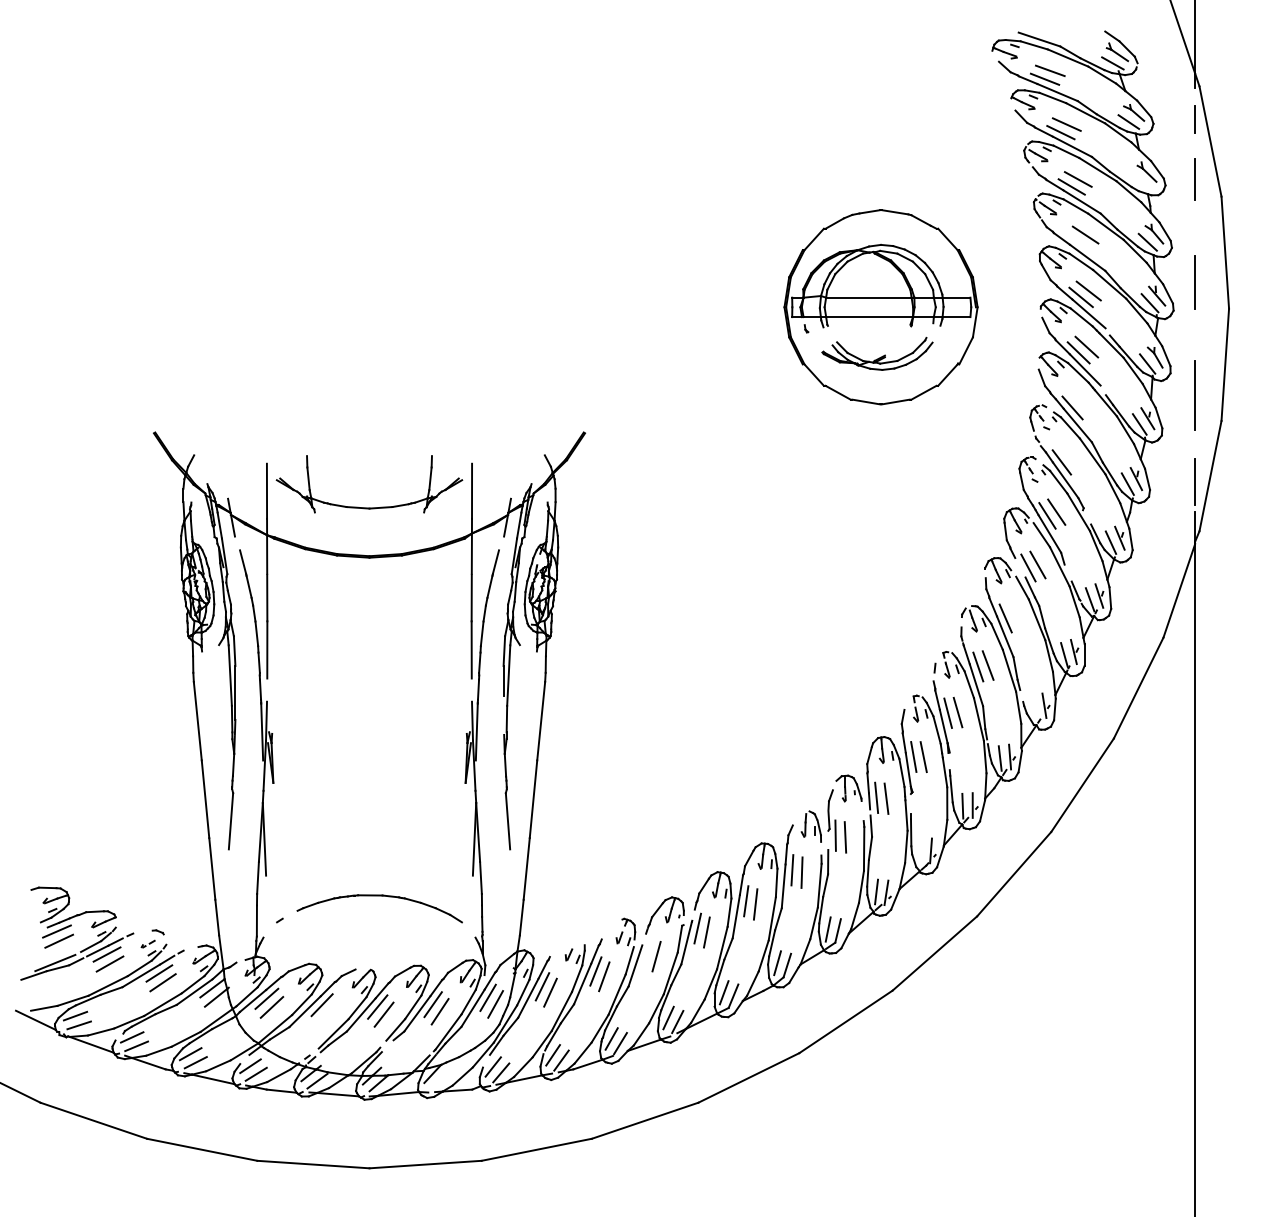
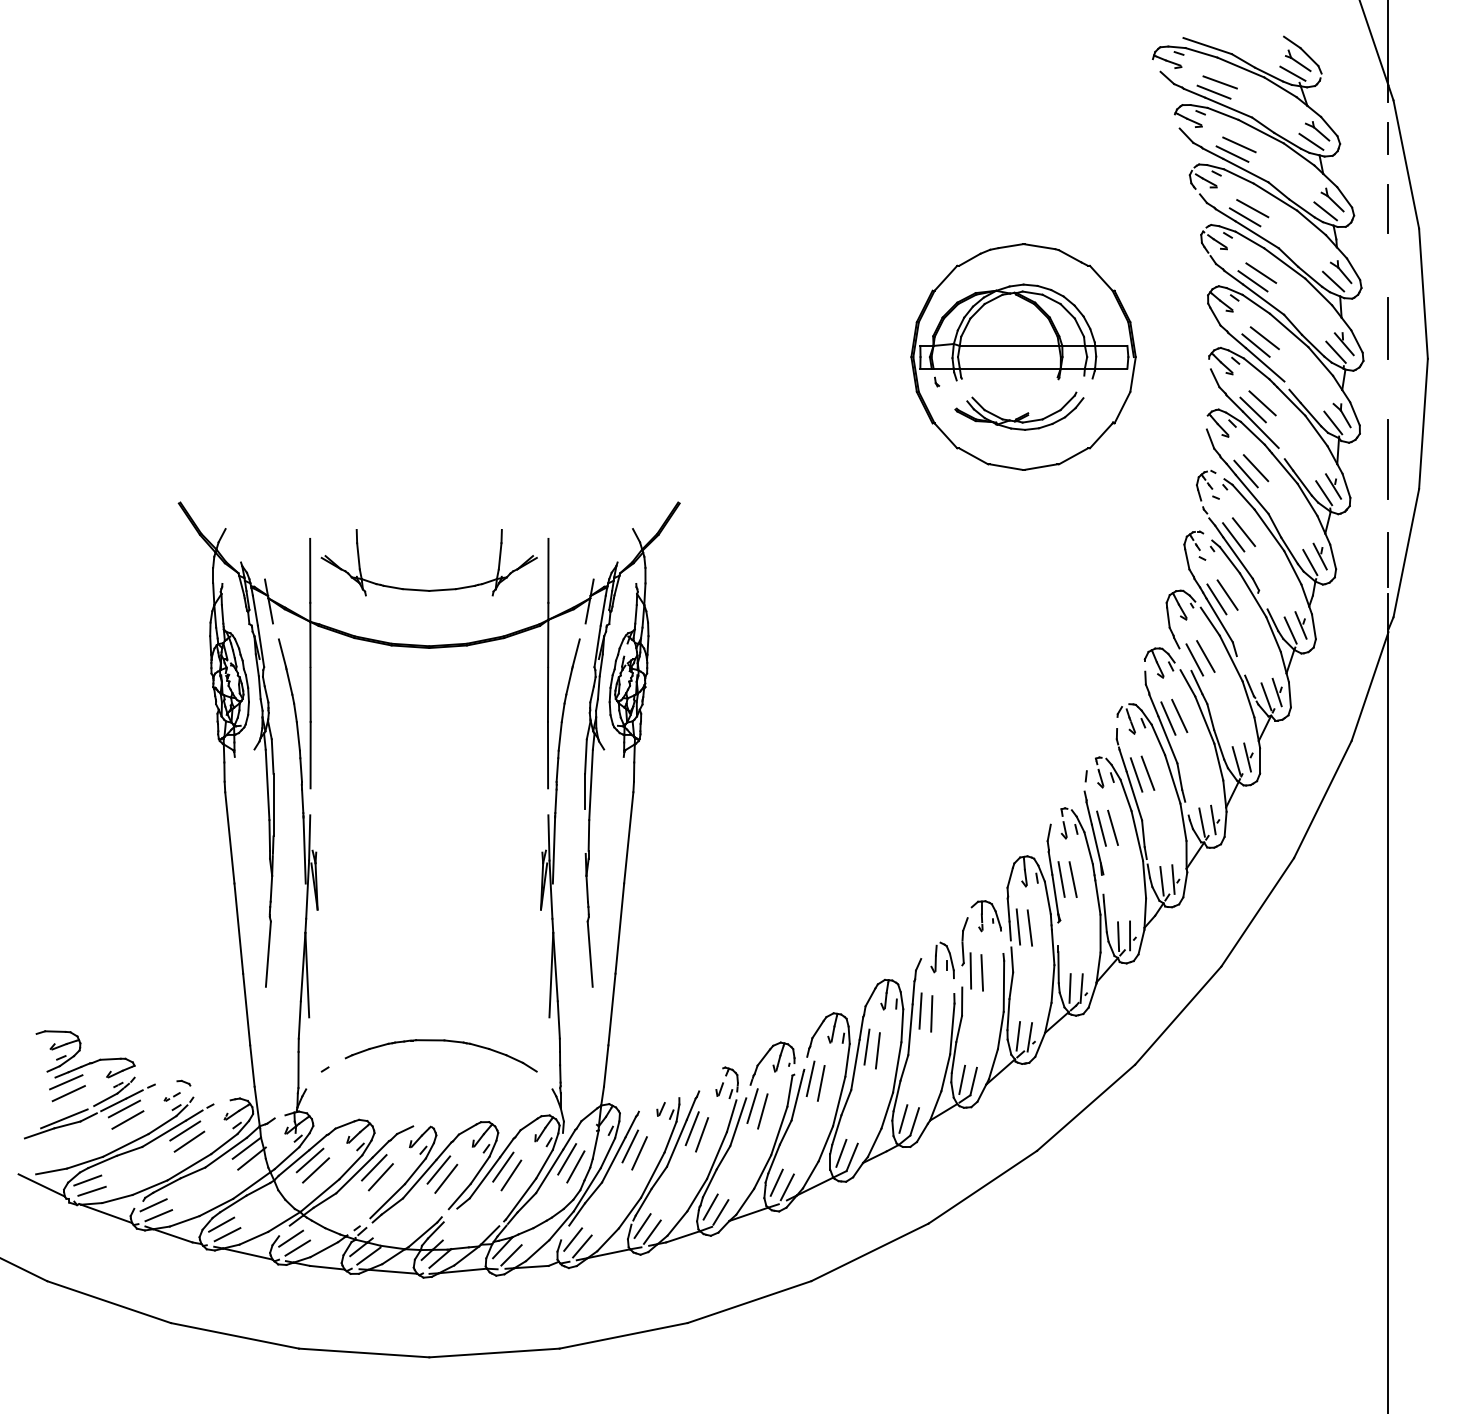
line: (1140, 181) -> (1325, 211), added
line: (1078, 242) -> (1252, 281), added
line: (1080, 403) -> (1255, 468), added
line: (1070, 458) -> (1243, 532), added
line: (1015, 615) -> (1179, 715), added
line: (1034, 707) -> (1201, 822), added
line: (920, 850) -> (1069, 988), added
line: (647, 951) -> (752, 1105), added
line: (327, 1013) -> (380, 1177), added
line: (440, 1080) -> (511, 1255), added

